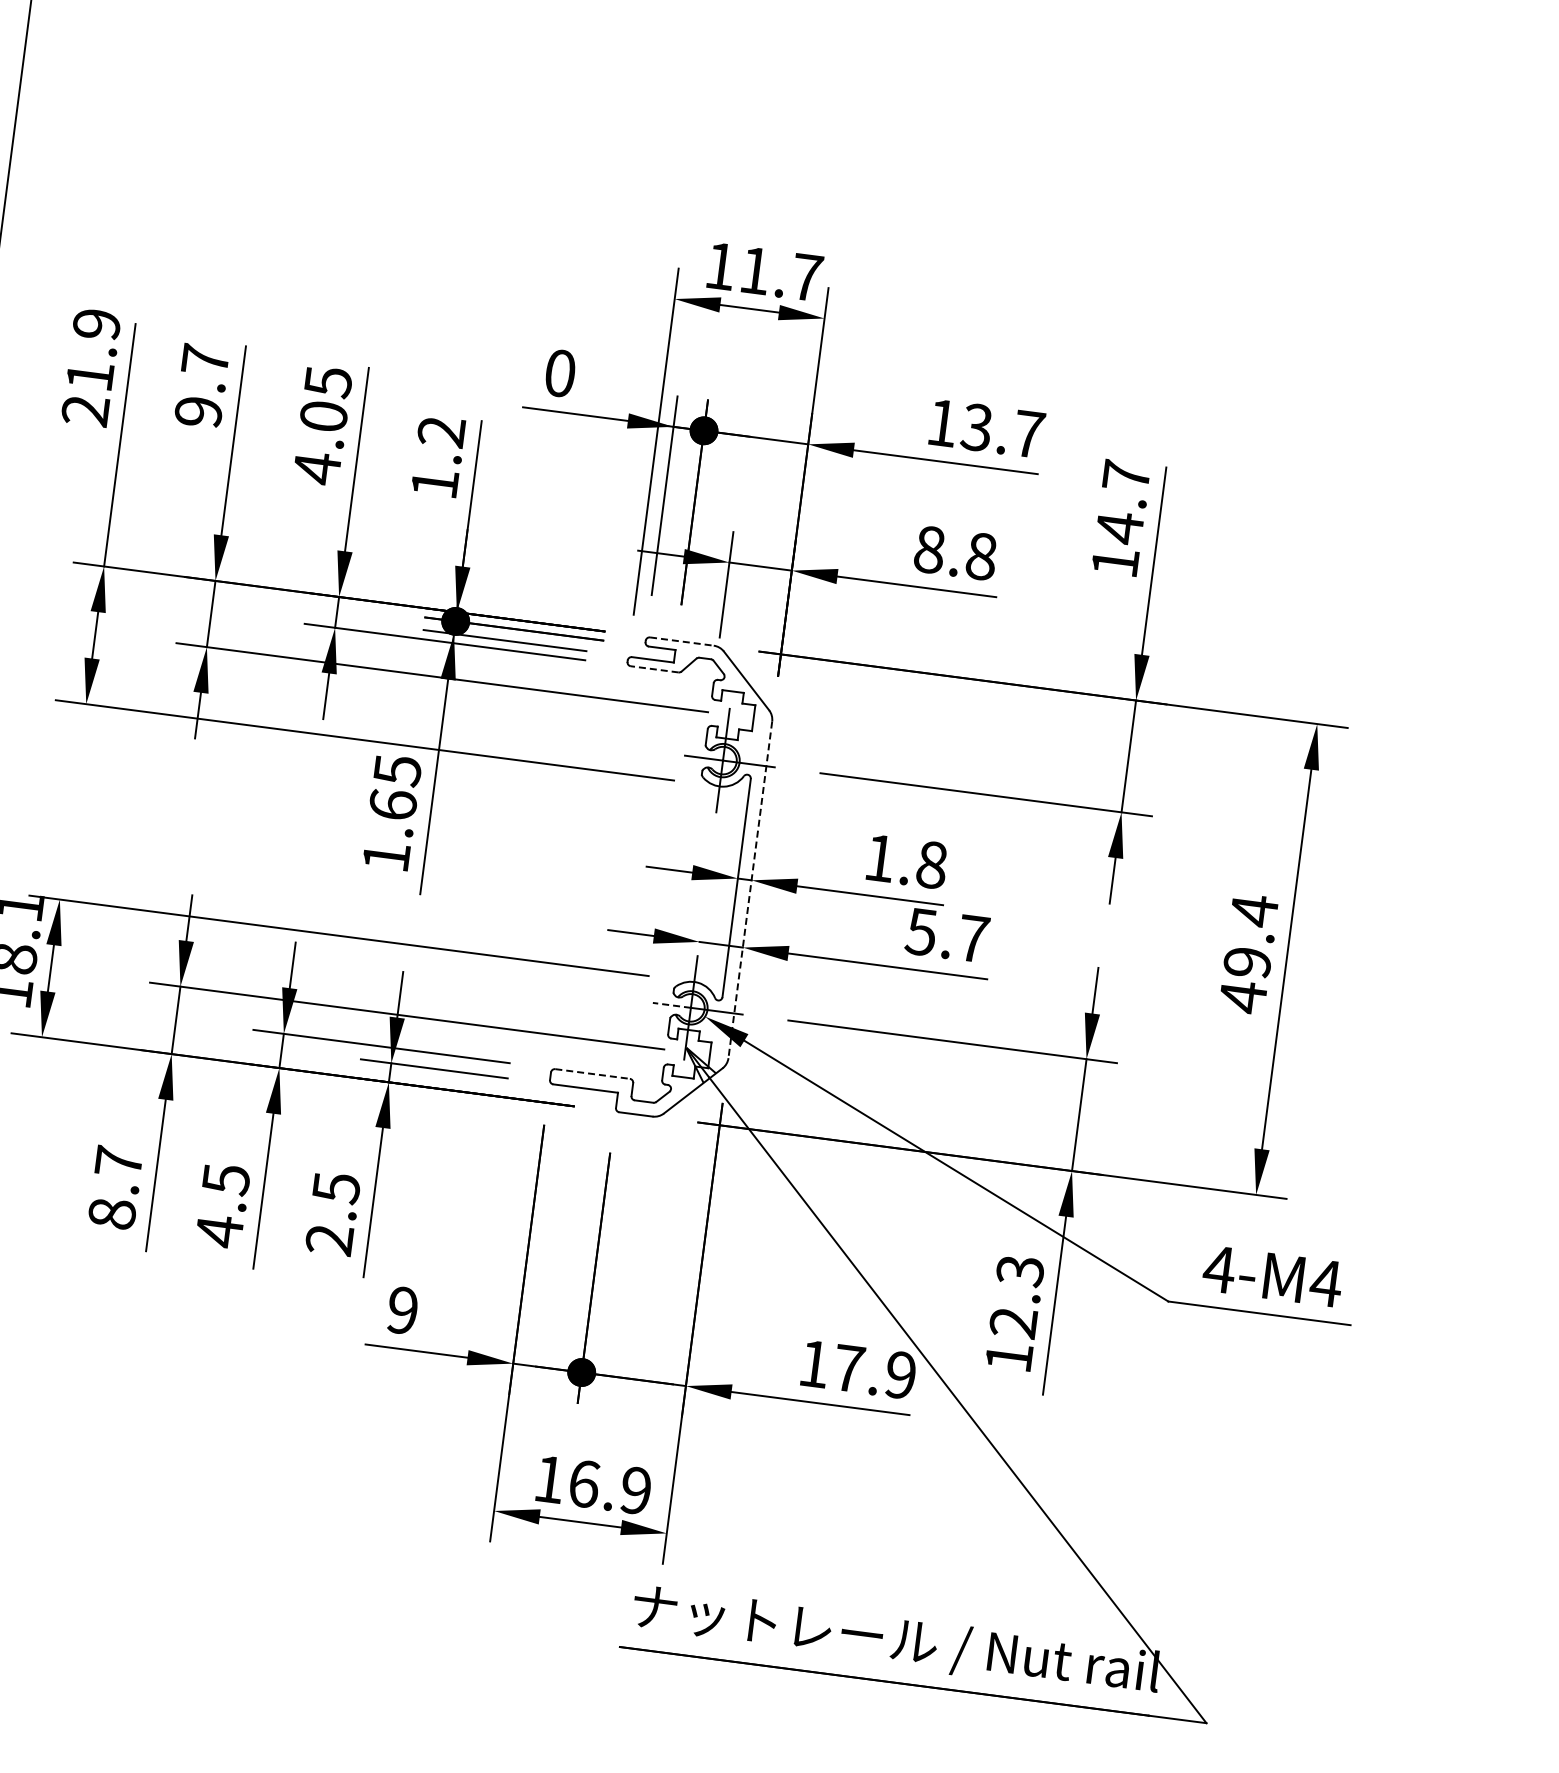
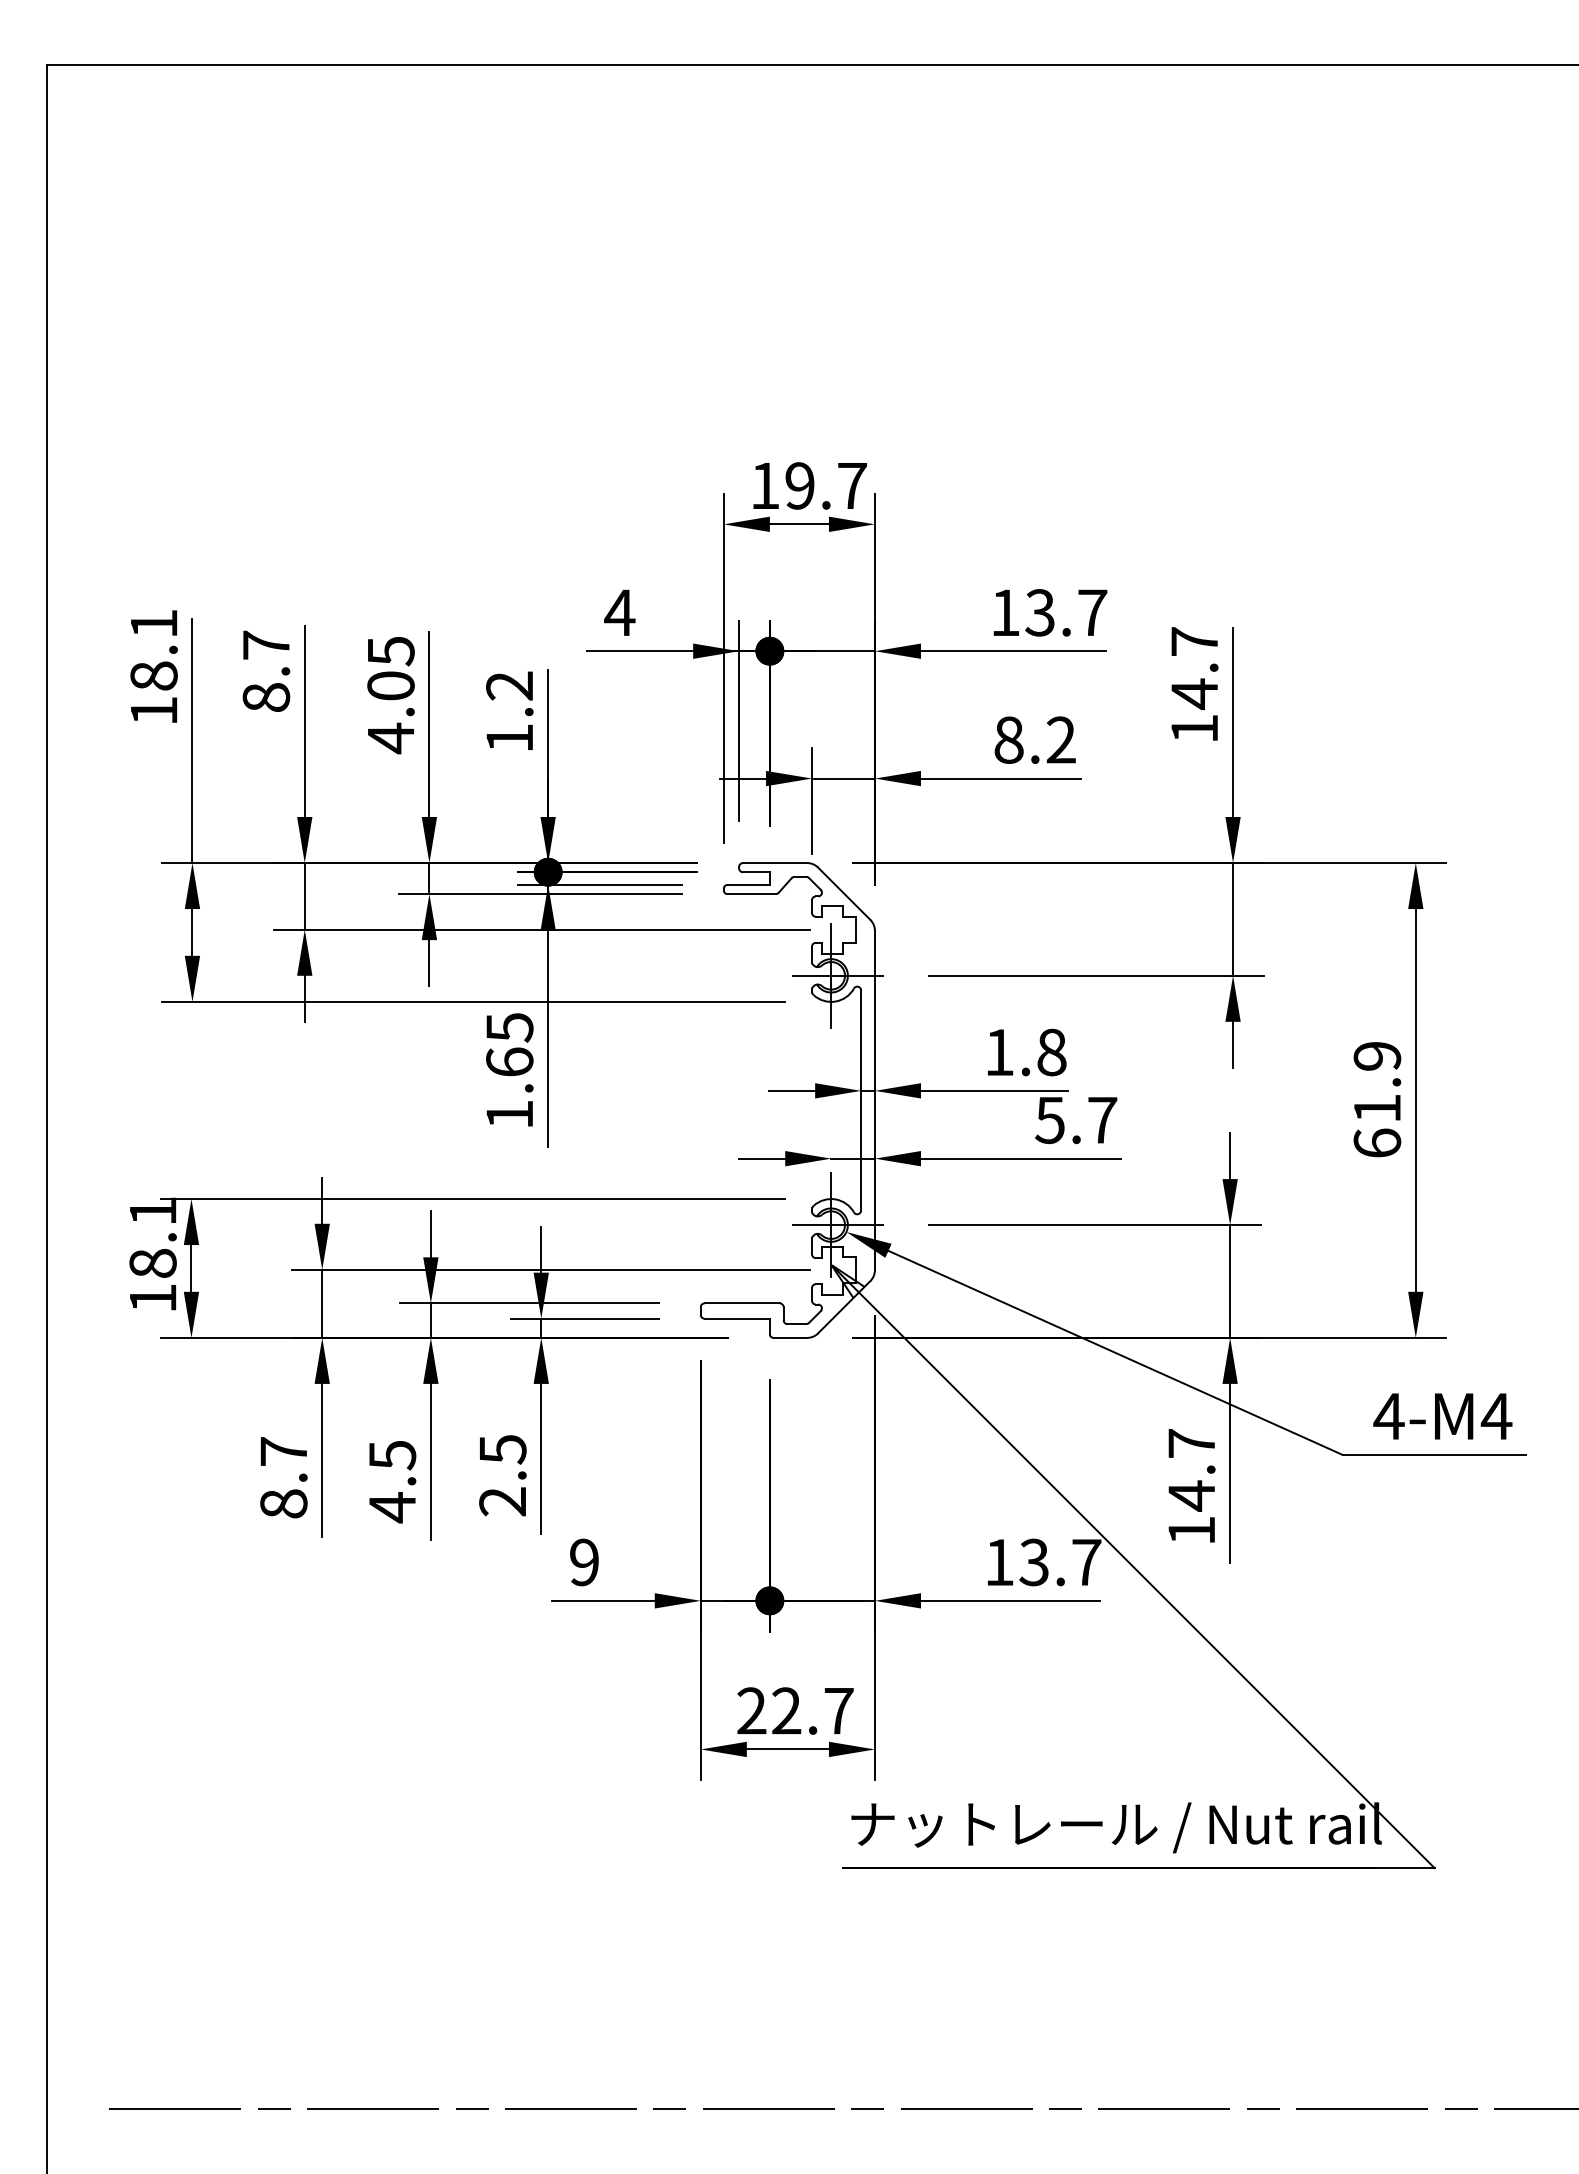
text: (754, 270) -> (799, 485), 11.7 -> 19.7
text: (90, 367) -> (153, 667), 21.9 -> 18.1
text: (559, 373) -> (619, 612), 0 -> 4
text: (198, 411) -> (266, 697), 9.7 -> 8.7
text: (980, 555) -> (1060, 739), 8.8 -> 8.2
line: (682, 642) -> (775, 863), dashed -> solid
line: (654, 669) -> (751, 894), dashed -> solid
line: (749, 889) -> (874, 1100), dashed -> solid
text: (1248, 953) -> (1377, 1099), 49.4 -> 61.9
line: (671, 1005) -> (811, 1225), dashed -> solid
line: (592, 1074) -> (742, 1303), dashed -> solid
text: (1016, 1297) -> (1191, 1470), 12.3 -> 14.7
text: (874, 1371) -> (1060, 1562), 17.9 -> 13.7
text: (592, 1484) -> (795, 1710), 16.9 -> 22.7

